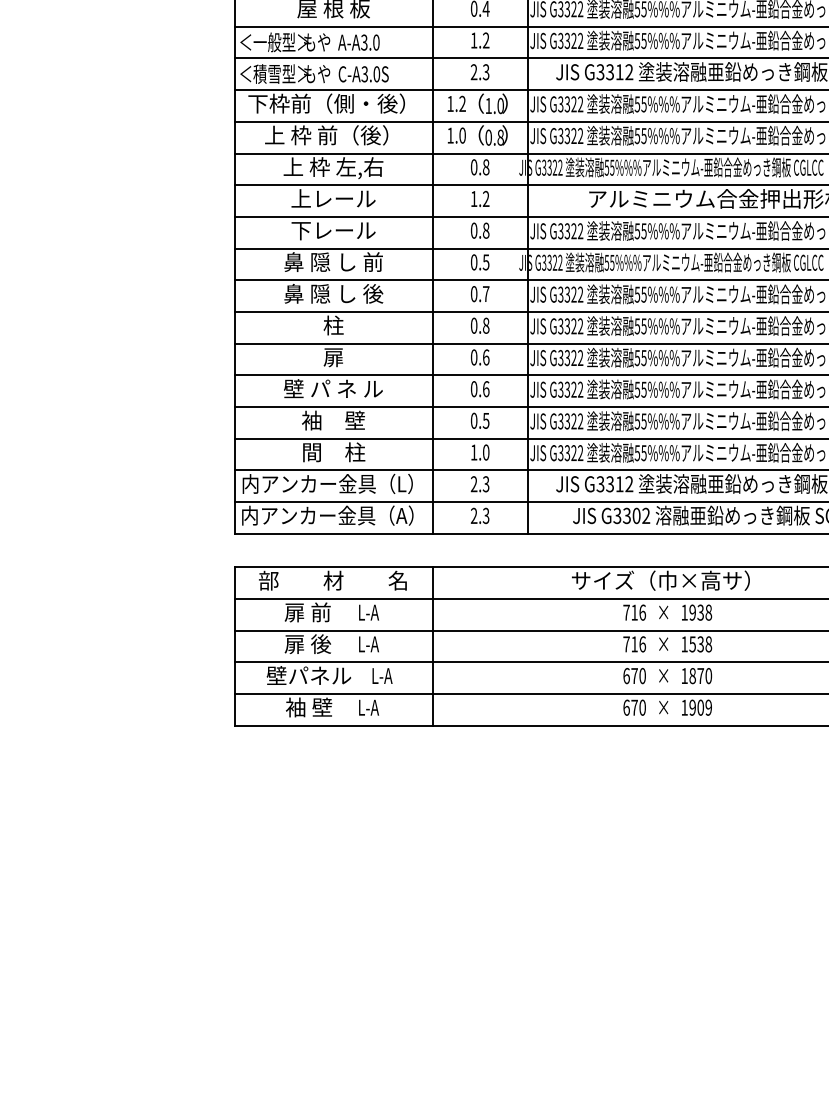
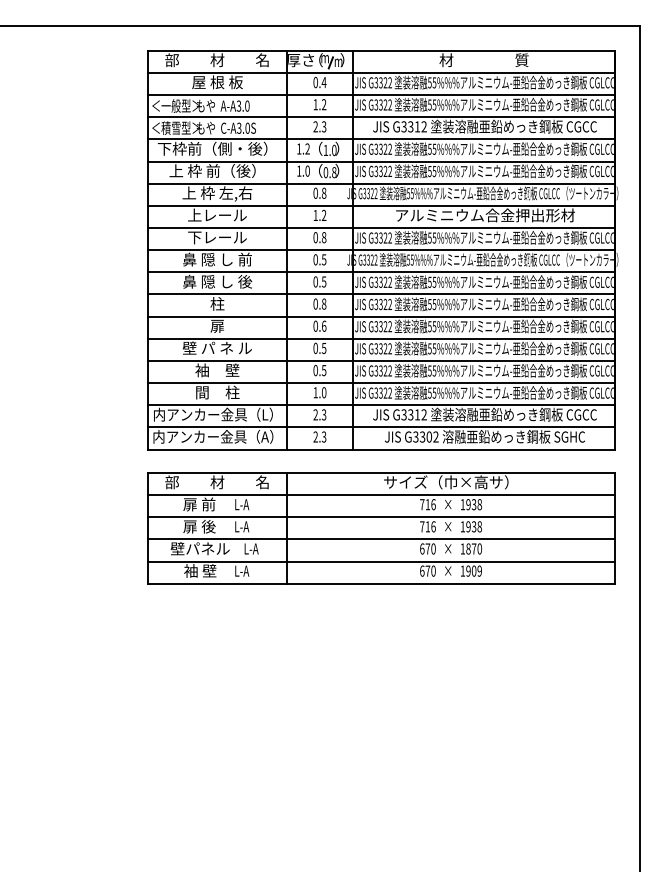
text: (485, 293) -> (323, 281), 0.7 -> 0.5
text: (485, 387) -> (323, 347), 0.6 -> 0.5
text: (692, 643) -> (468, 526), 1538 -> 1938

